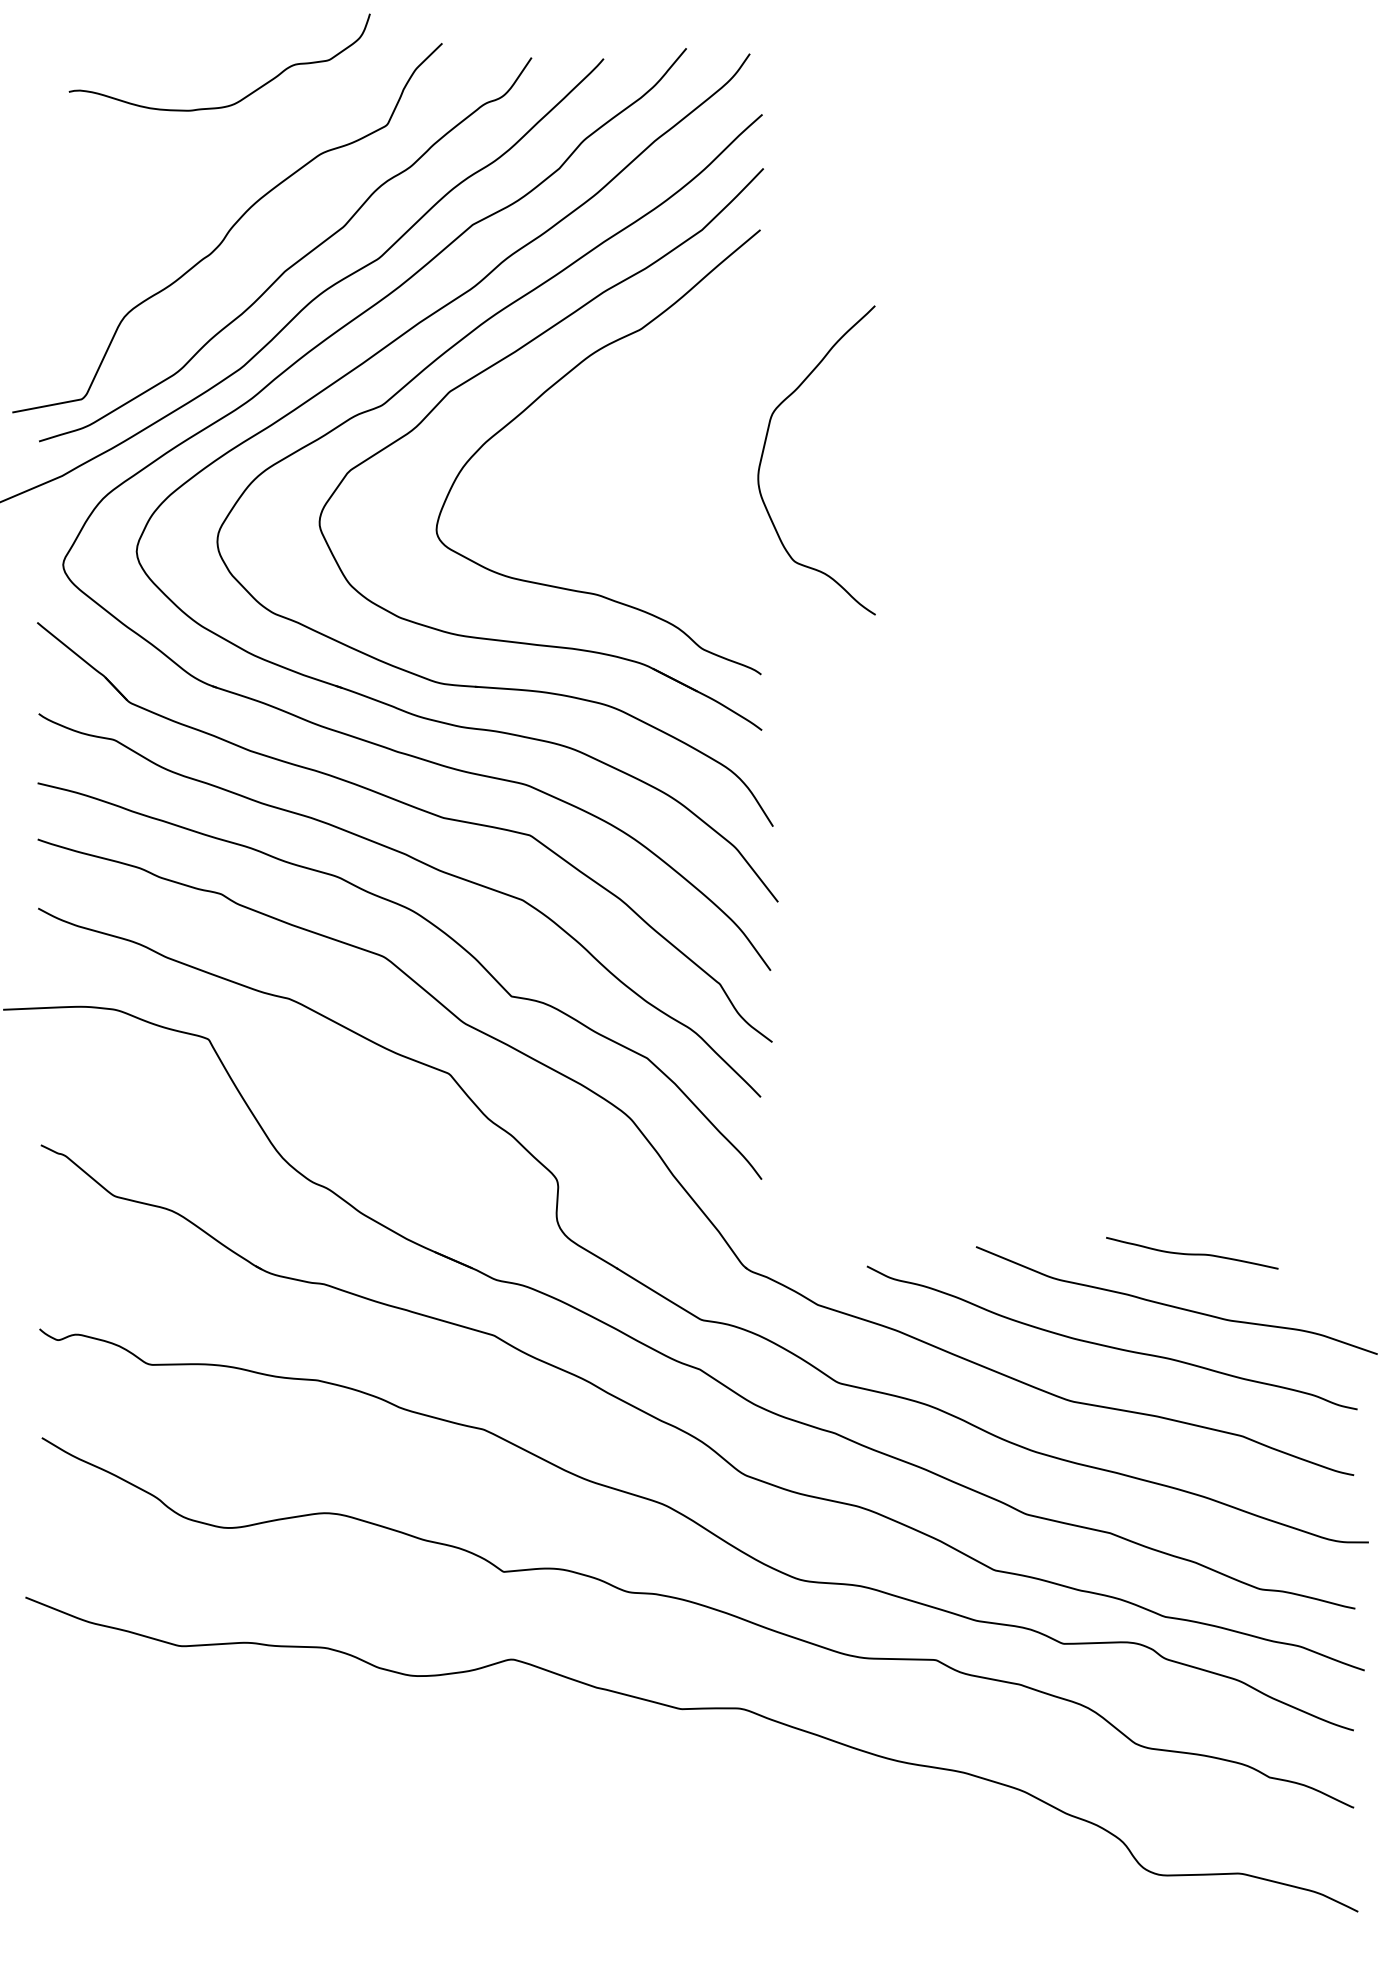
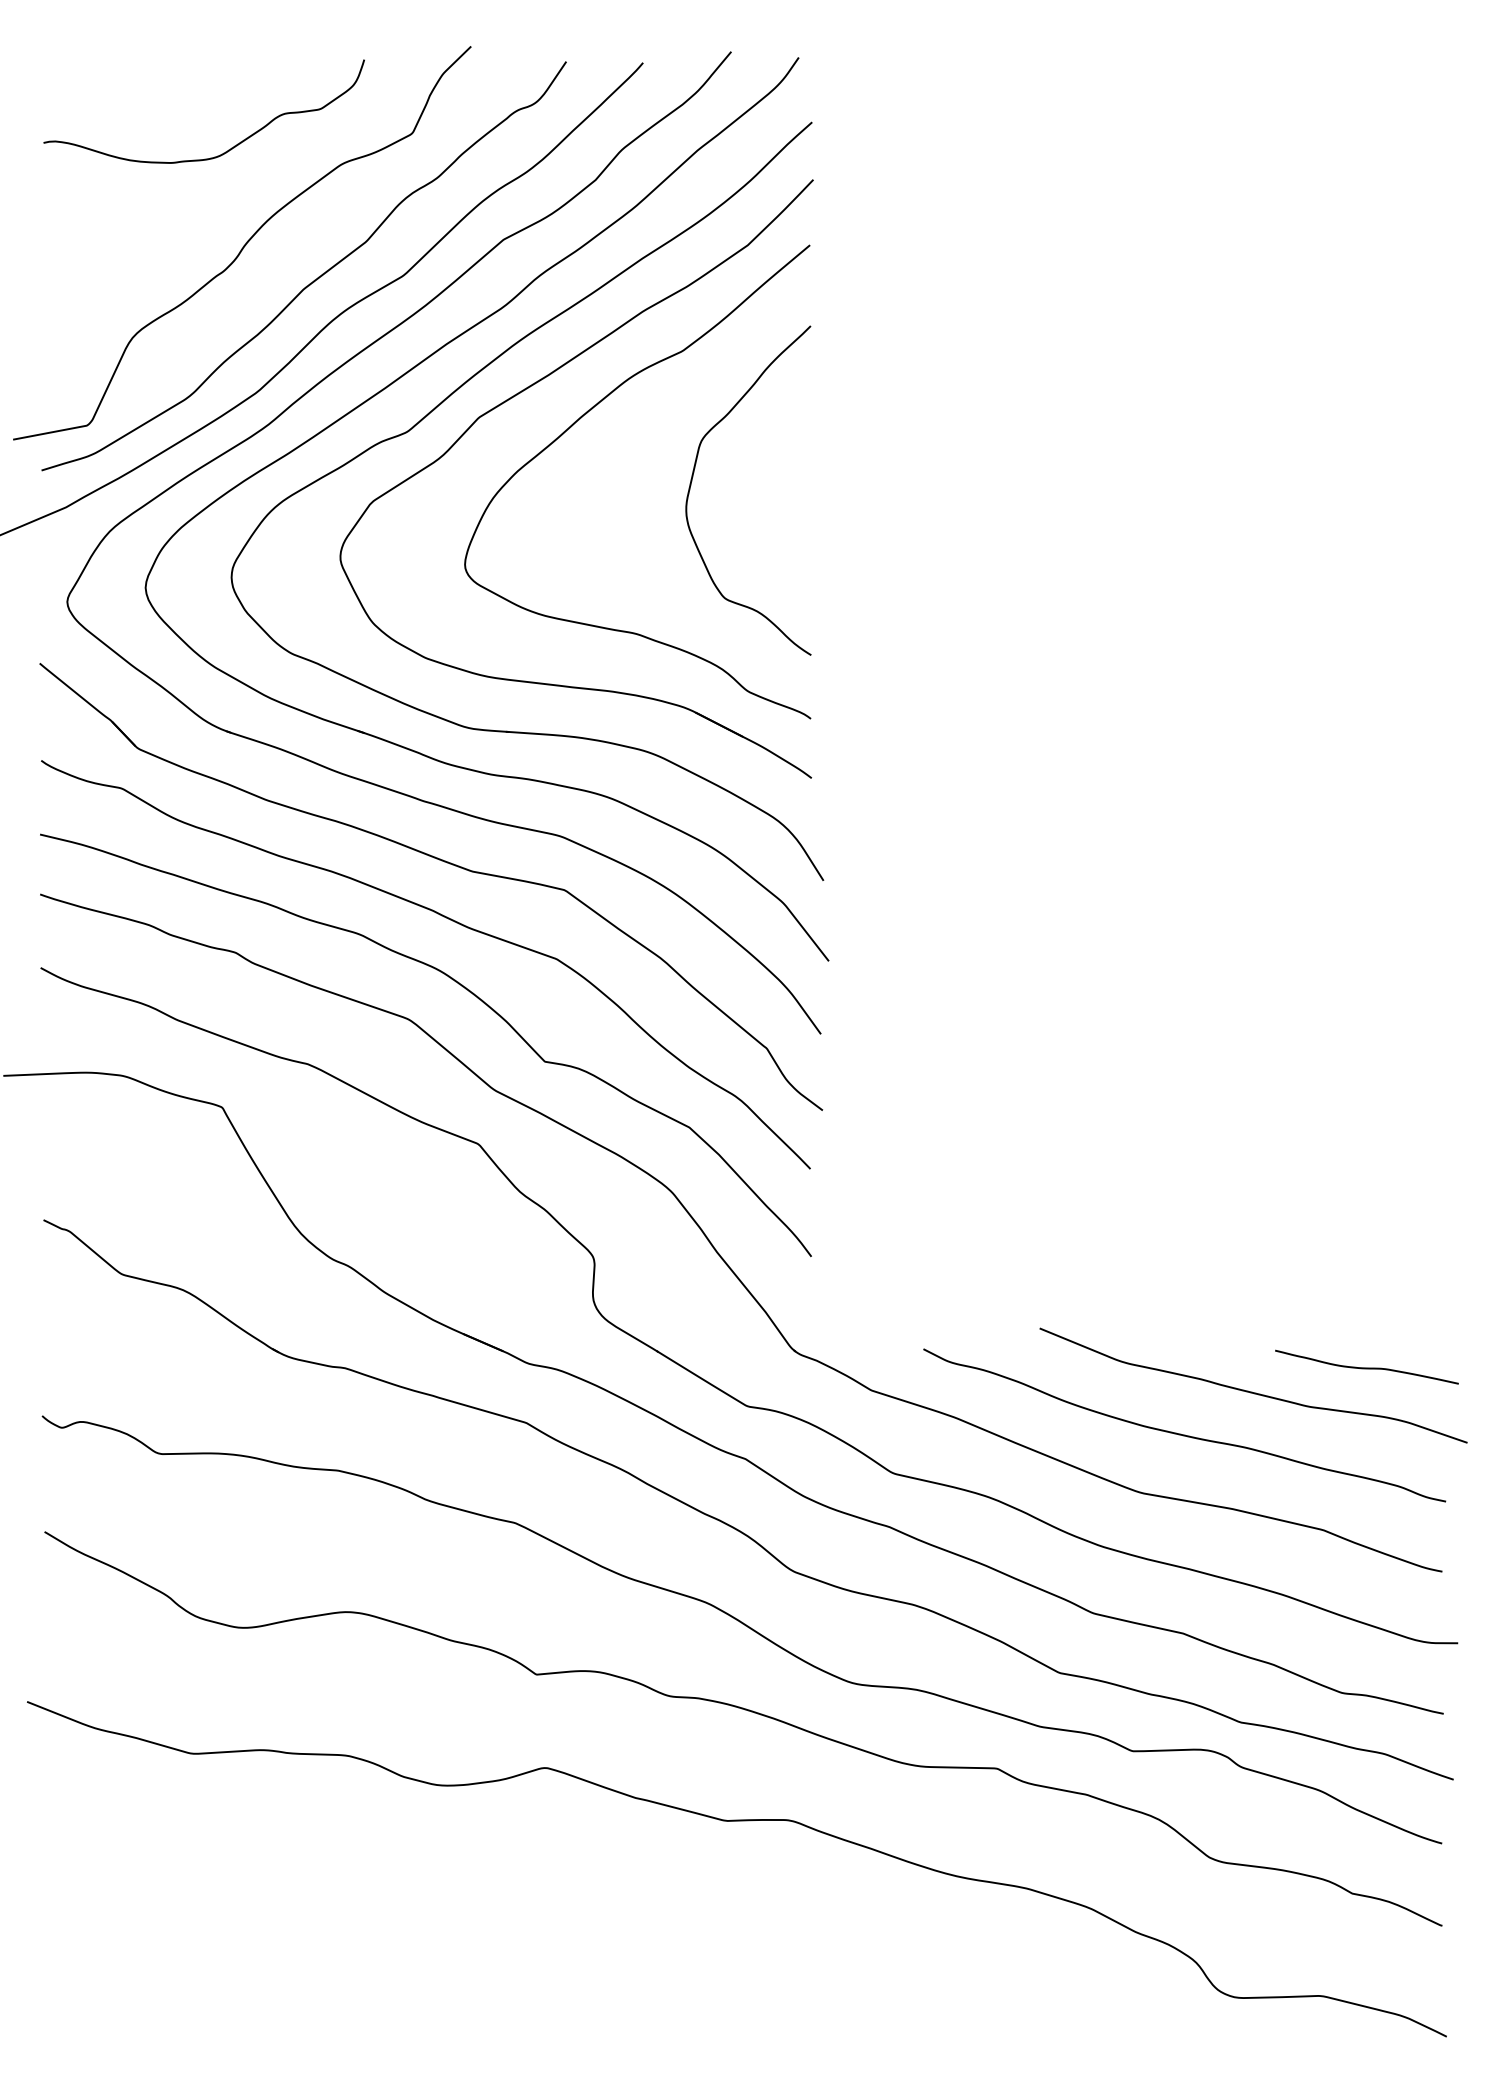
curve: (243, 97) -> (229, 148), moved
curve: (765, 446) -> (693, 475), moved
curve: (1192, 1253) -> (1367, 1367), moved

